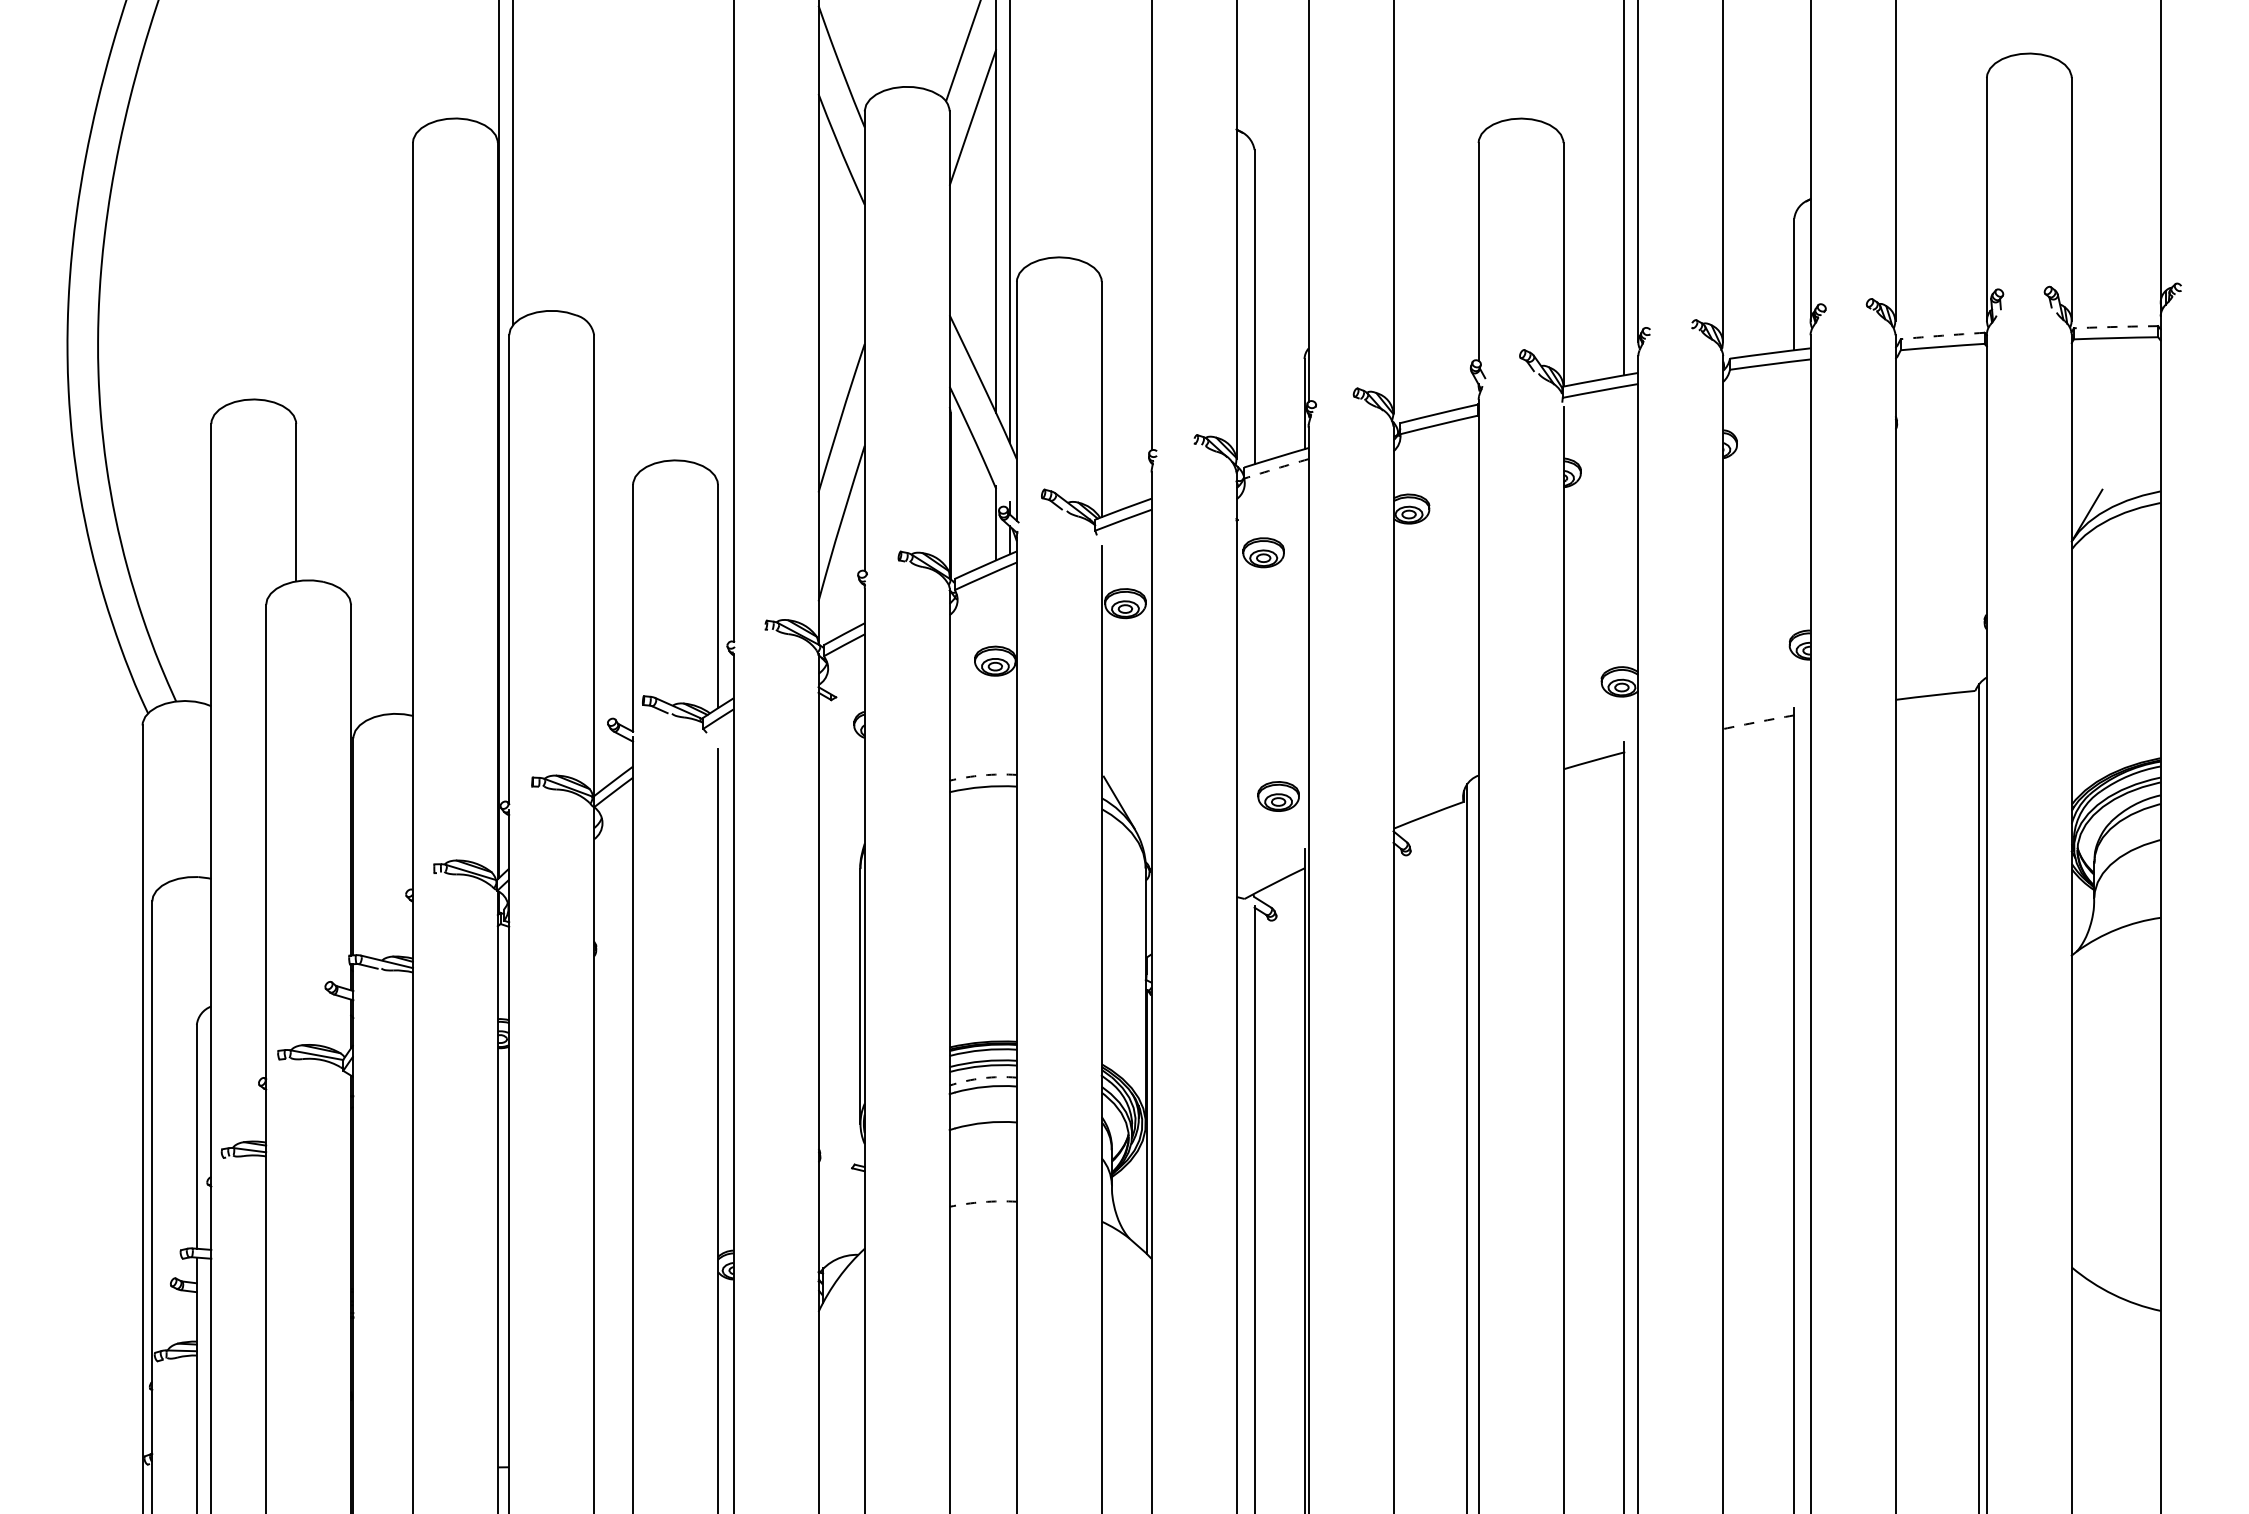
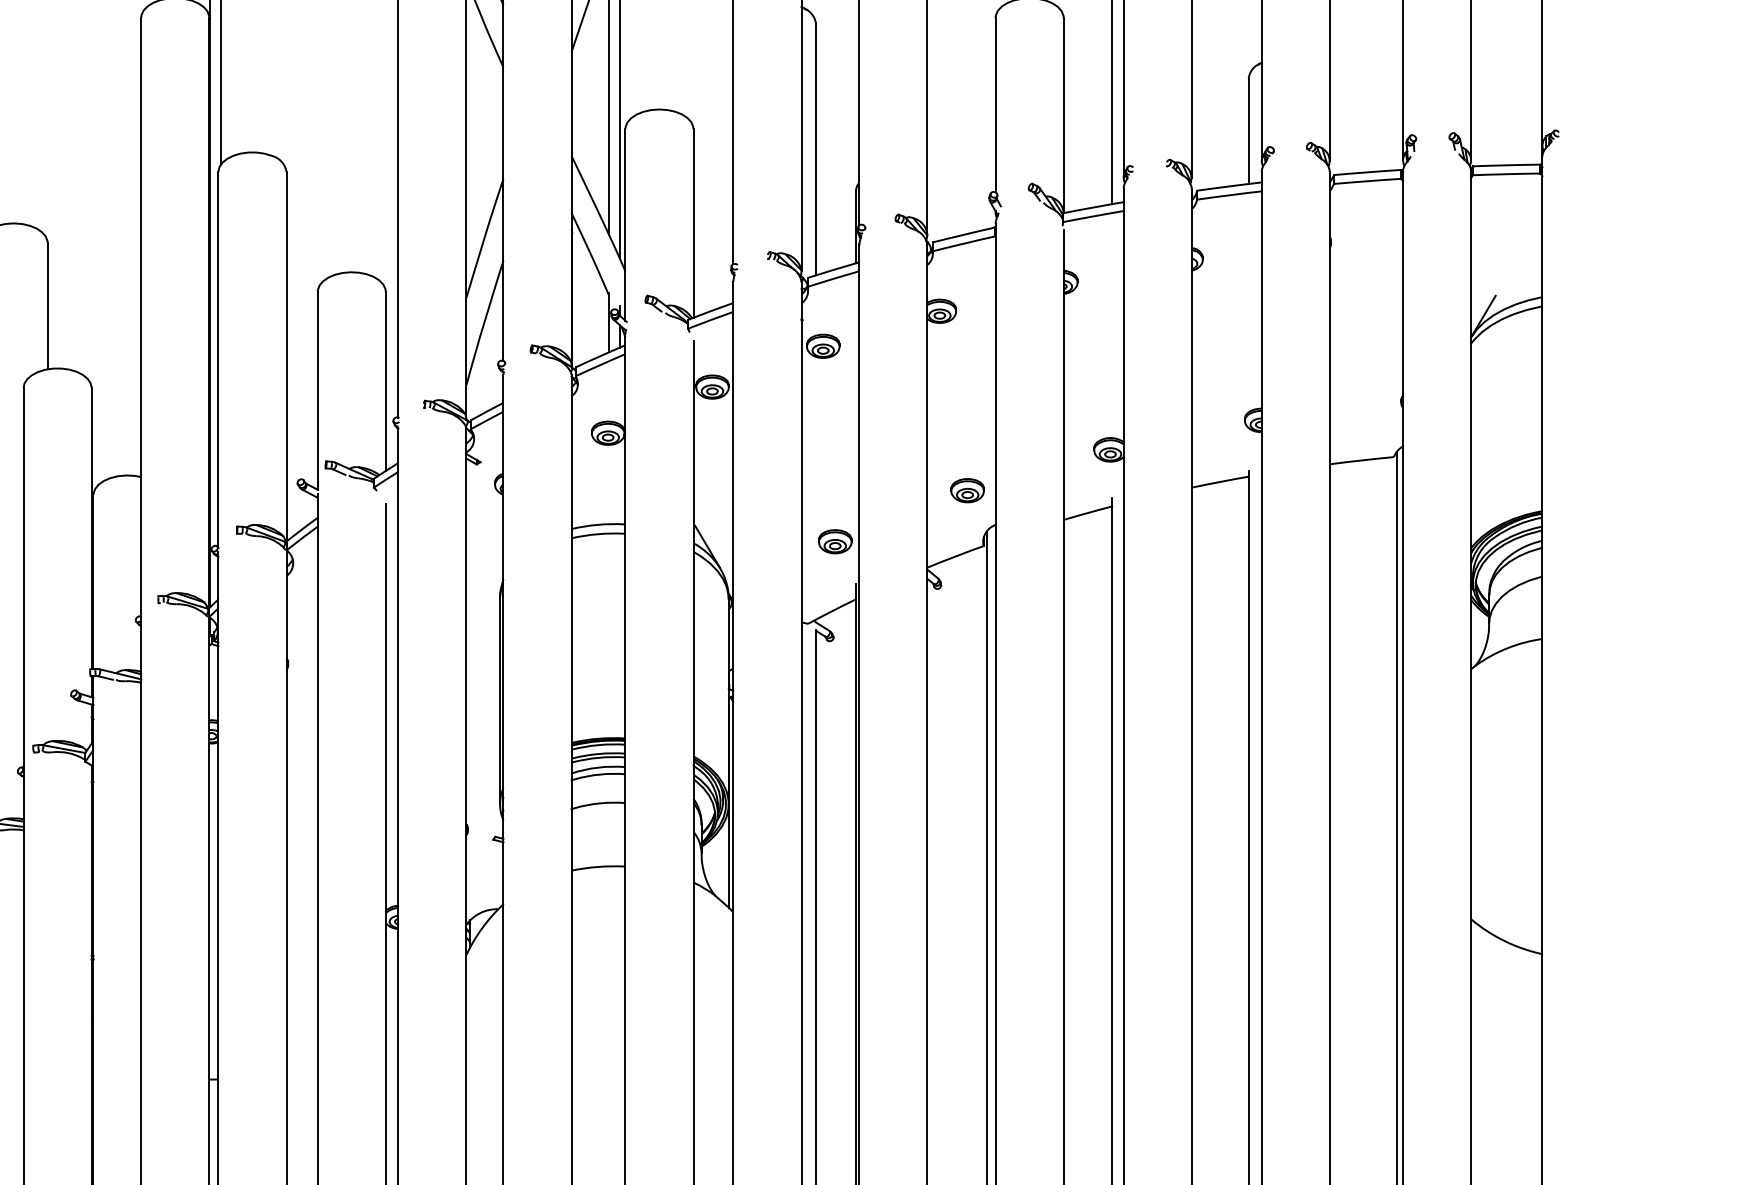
arc: (2116, 326) -> (1506, 164), dashed -> solid
arc: (1942, 335) -> (1367, 172), dashed -> solid
arc: (1276, 468) -> (833, 278), dashed -> solid
arc: (1758, 721) -> (1219, 481), dashed -> solid
part: (1443, 732) -> (967, 490), added
arc: (983, 775) -> (598, 524), dashed -> solid
arc: (982, 1078) -> (597, 767), dashed -> solid
arc: (983, 1202) -> (598, 867), dashed -> solid

